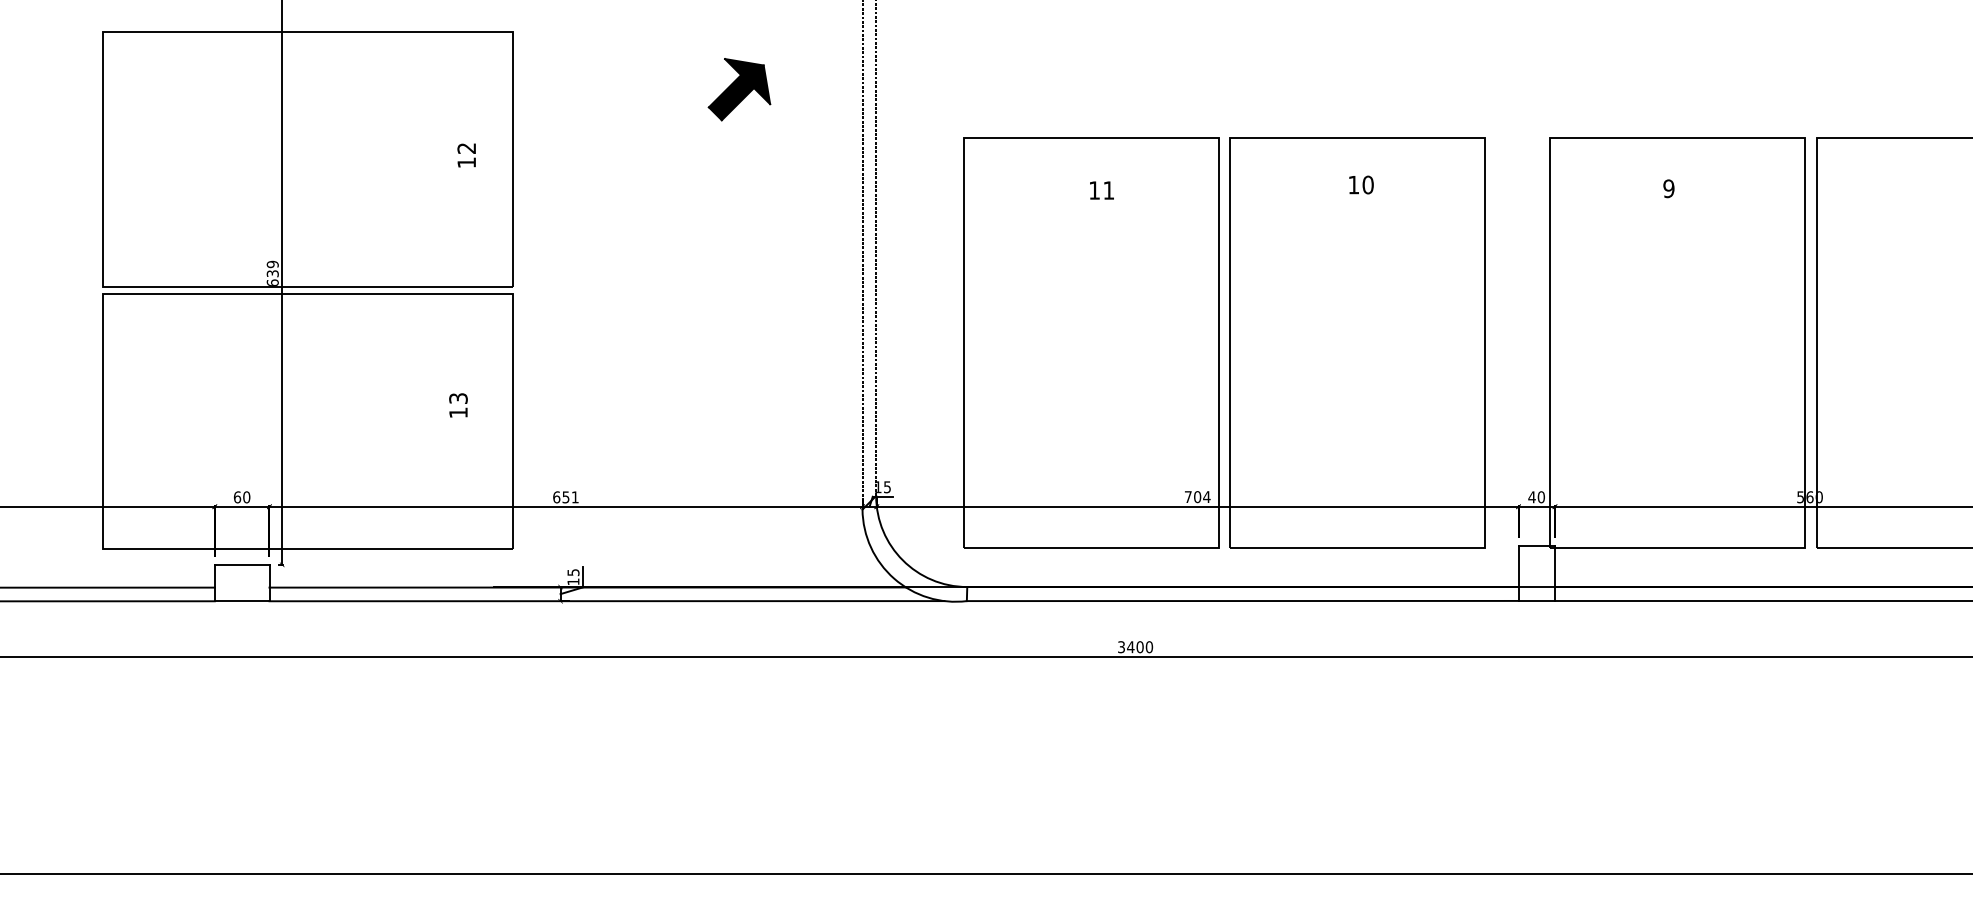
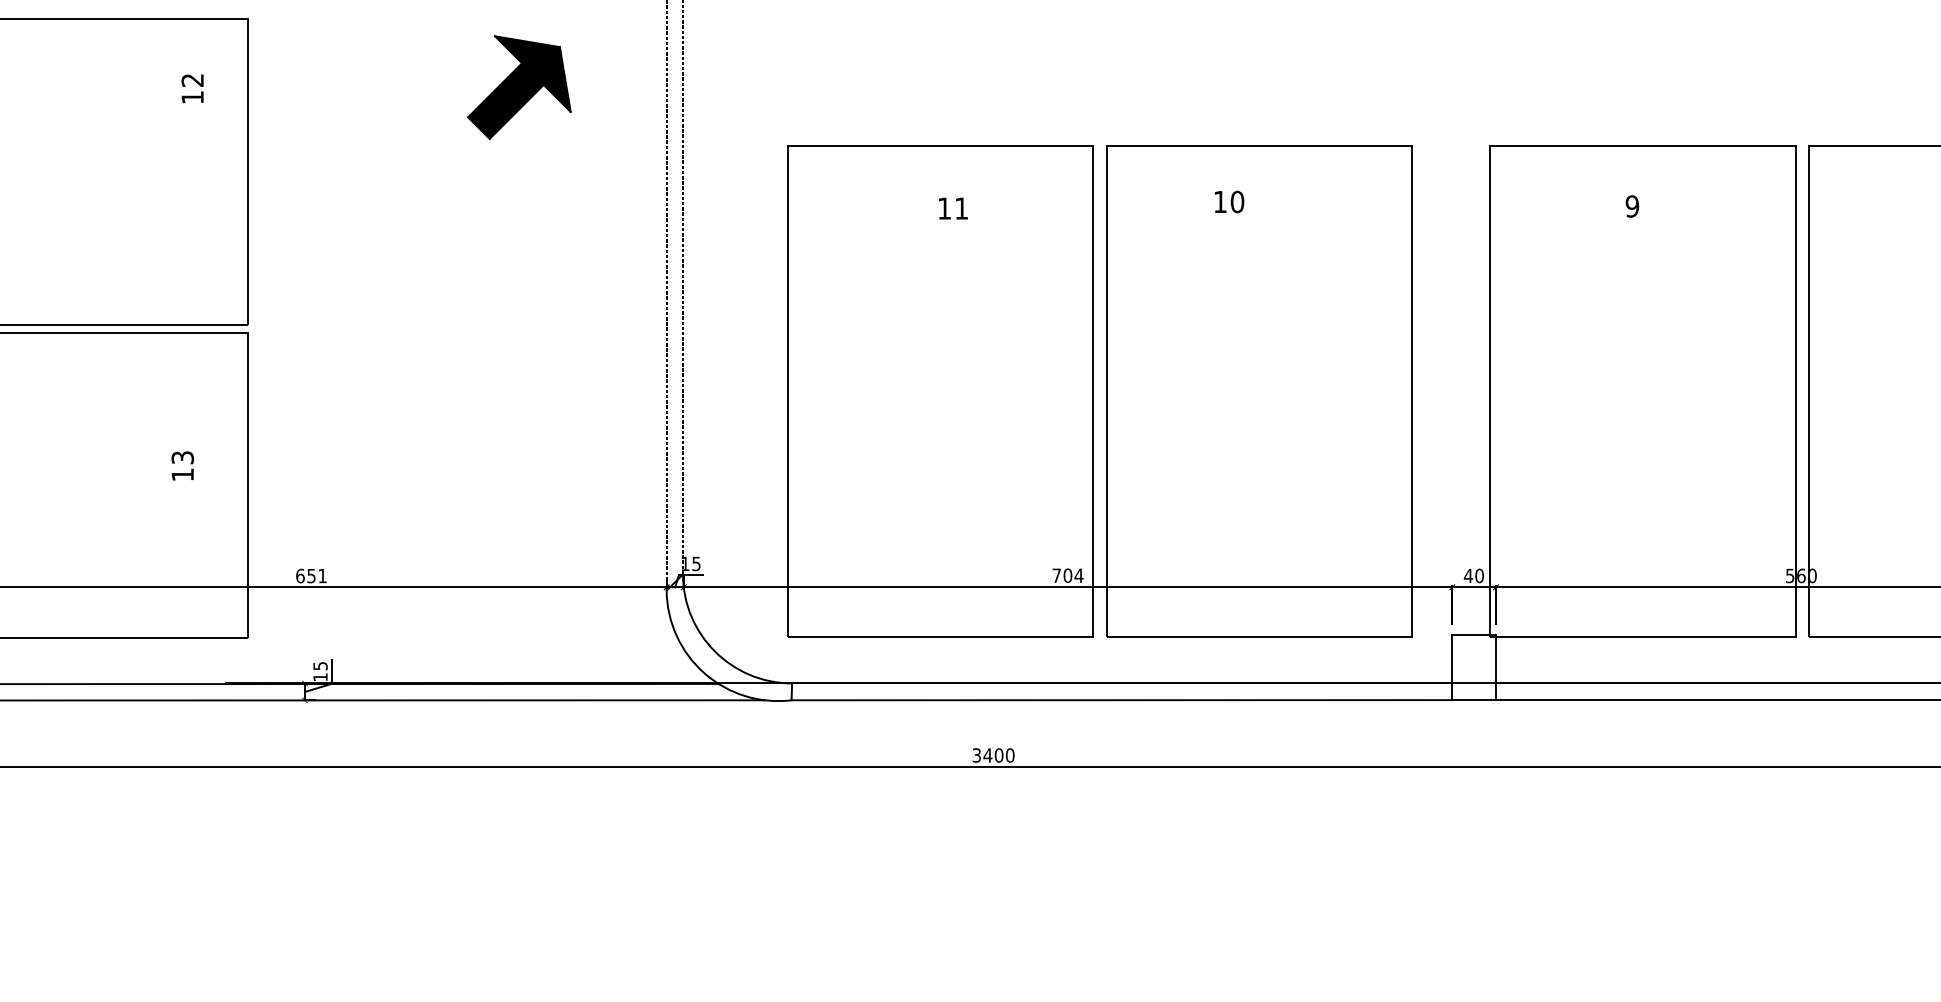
part: (739, 89) -> (519, 87), size x1.4
text: (466, 155) -> (192, 88), moved
text: (1361, 184) -> (1229, 201), moved

